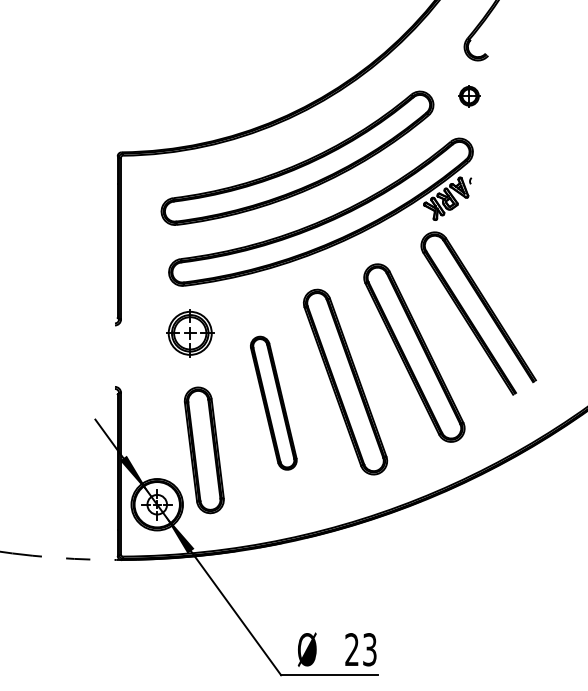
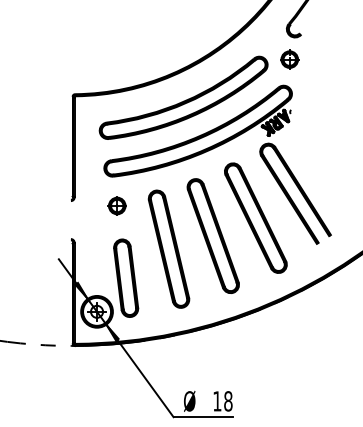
part: (468, 96) -> (289, 59), size x1.43
part: (188, 332) -> (116, 205), size x0.62
part: (272, 402) -> (168, 248), size x1.43
text: (360, 649) -> (222, 401), 23 -> 18

